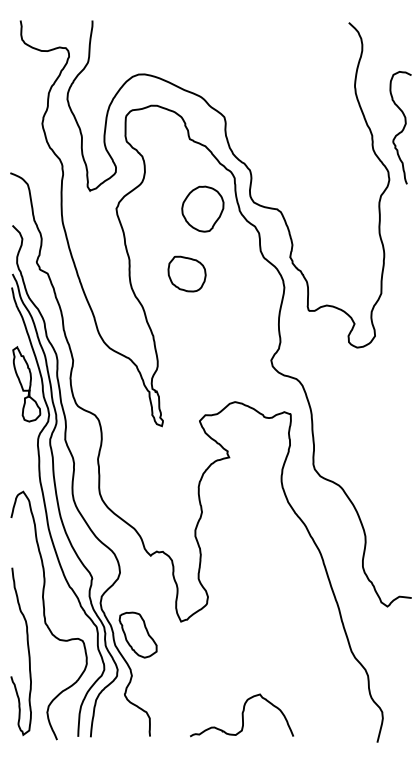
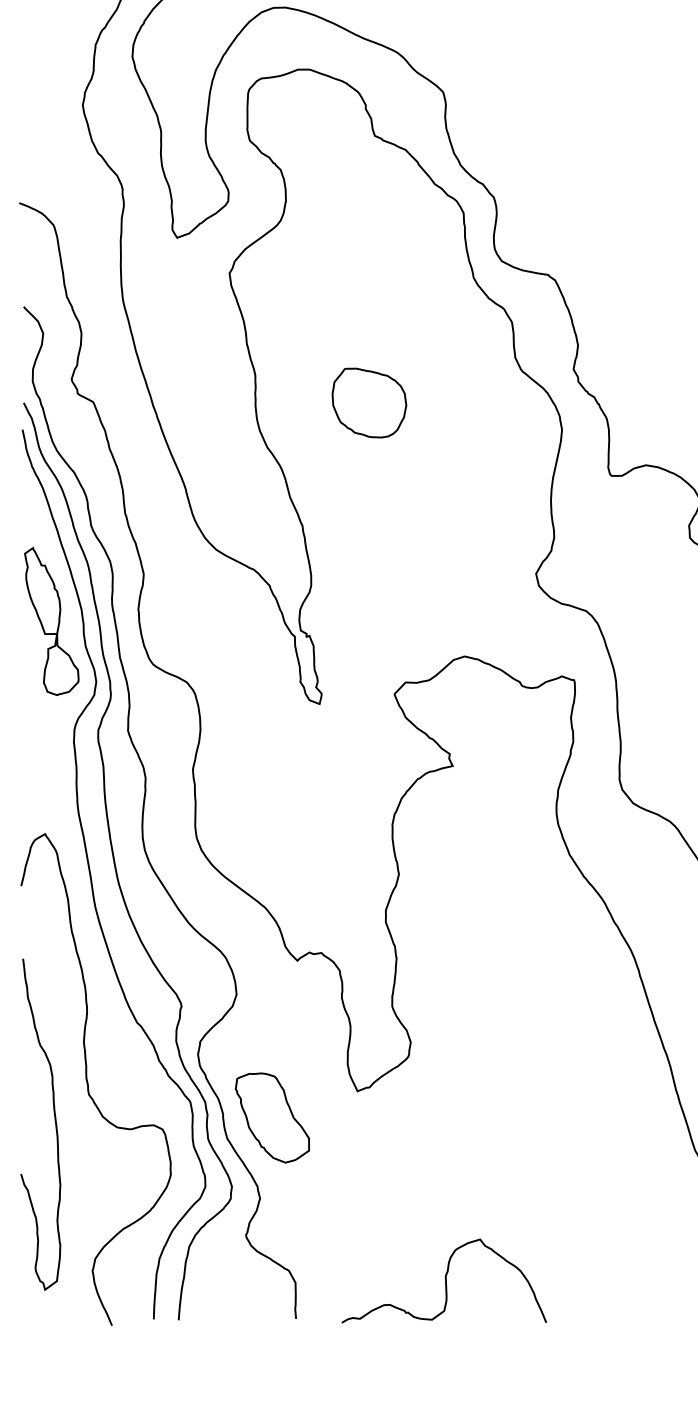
part: (202, 208) -> (399, 273), removed
curve: (27, 650) -> (53, 1122), moved
curve: (241, 715) -> (443, 1281), moved

